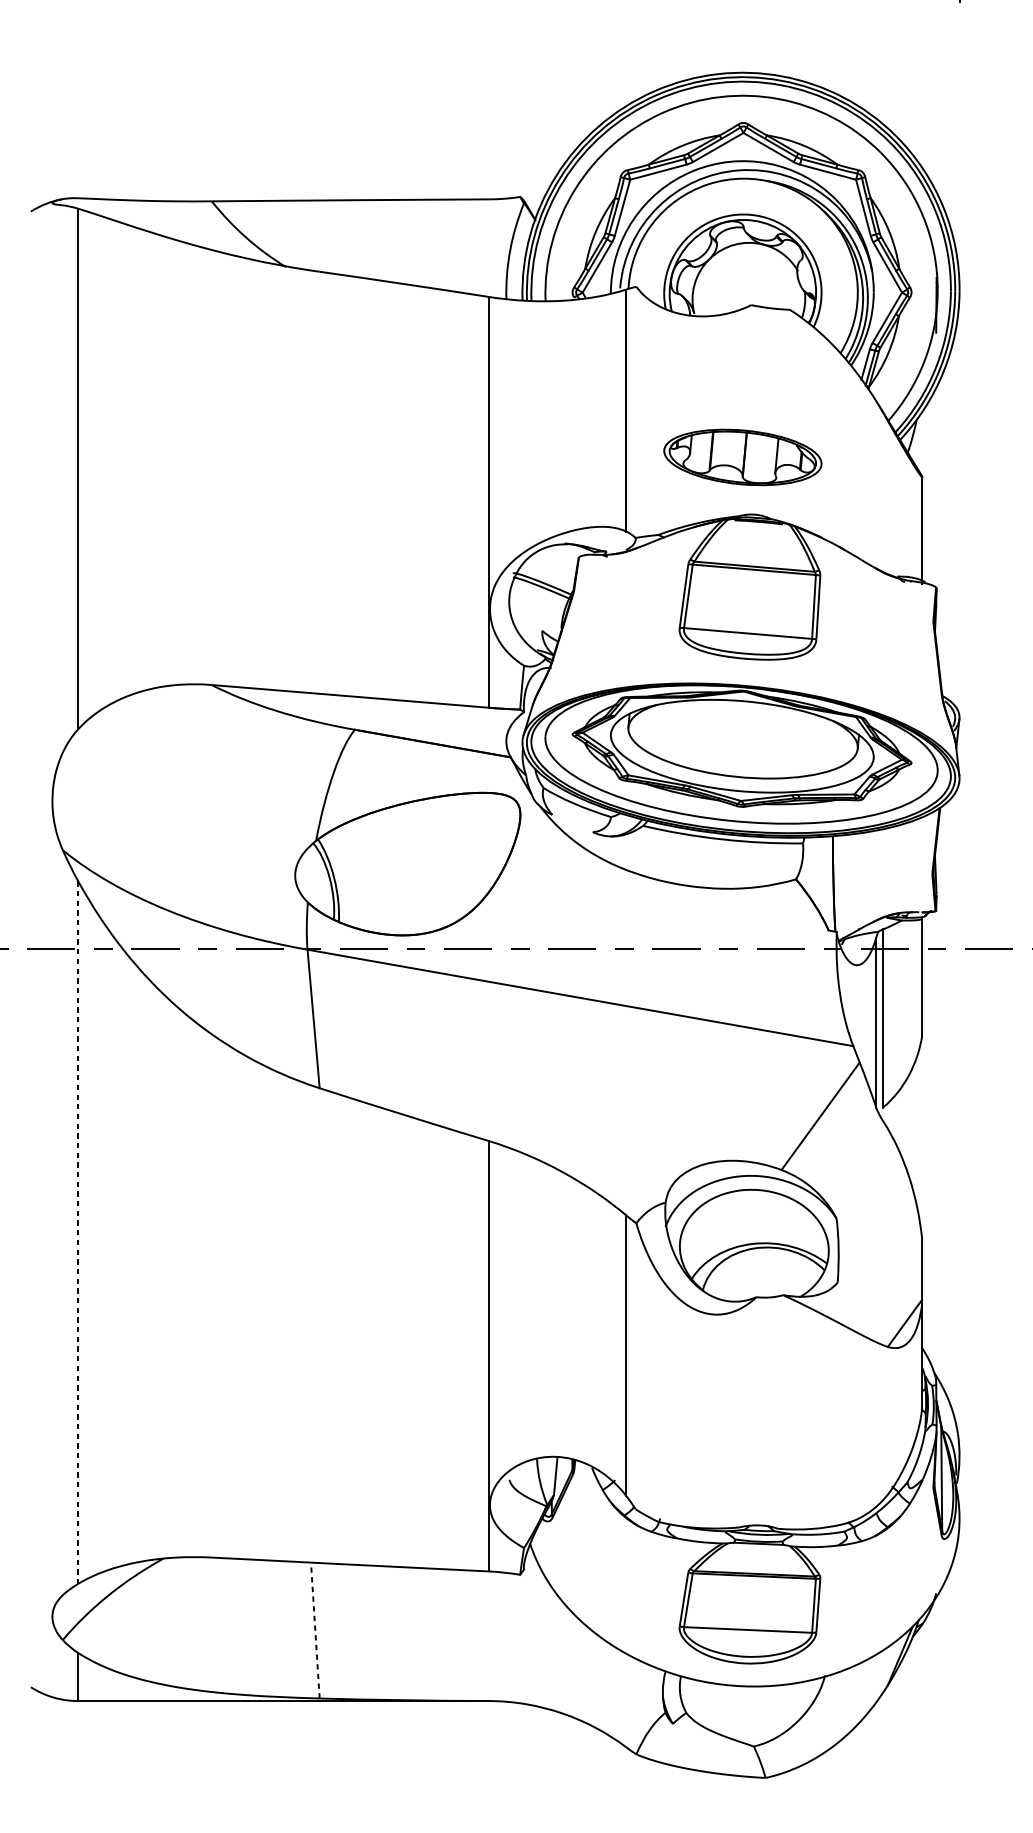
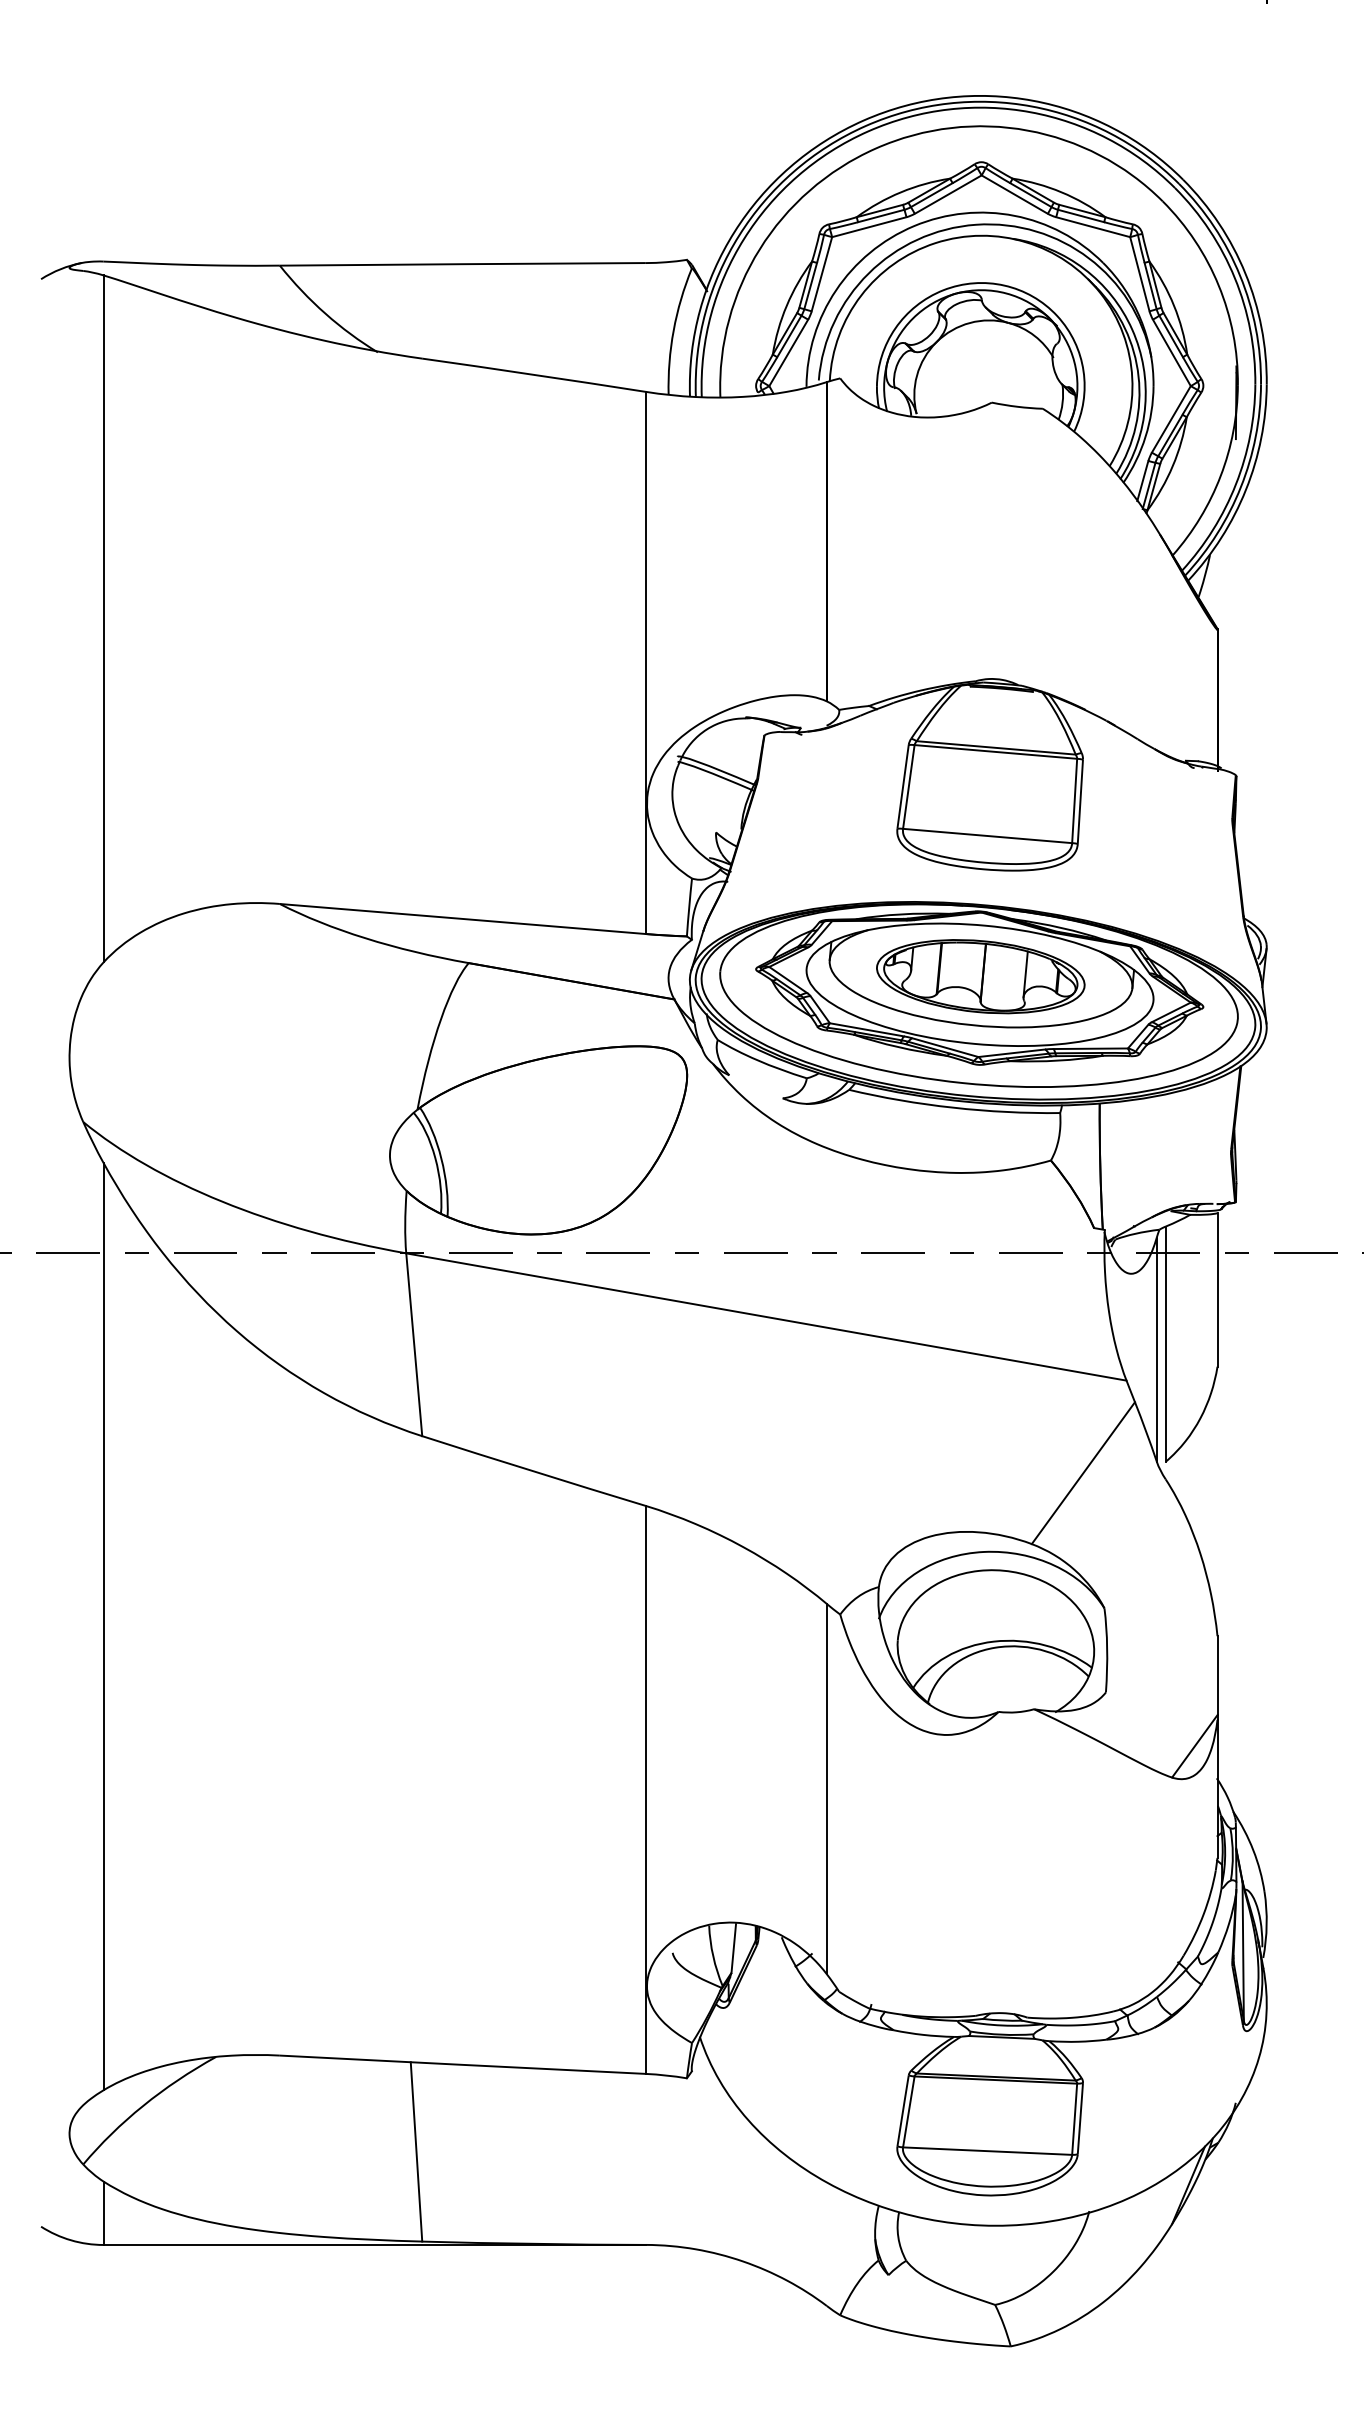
part: (742, 457) -> (980, 976), moved
line: (78, 1232) -> (103, 1626), dashed -> solid
line: (315, 1630) -> (416, 2151), dashed -> solid

